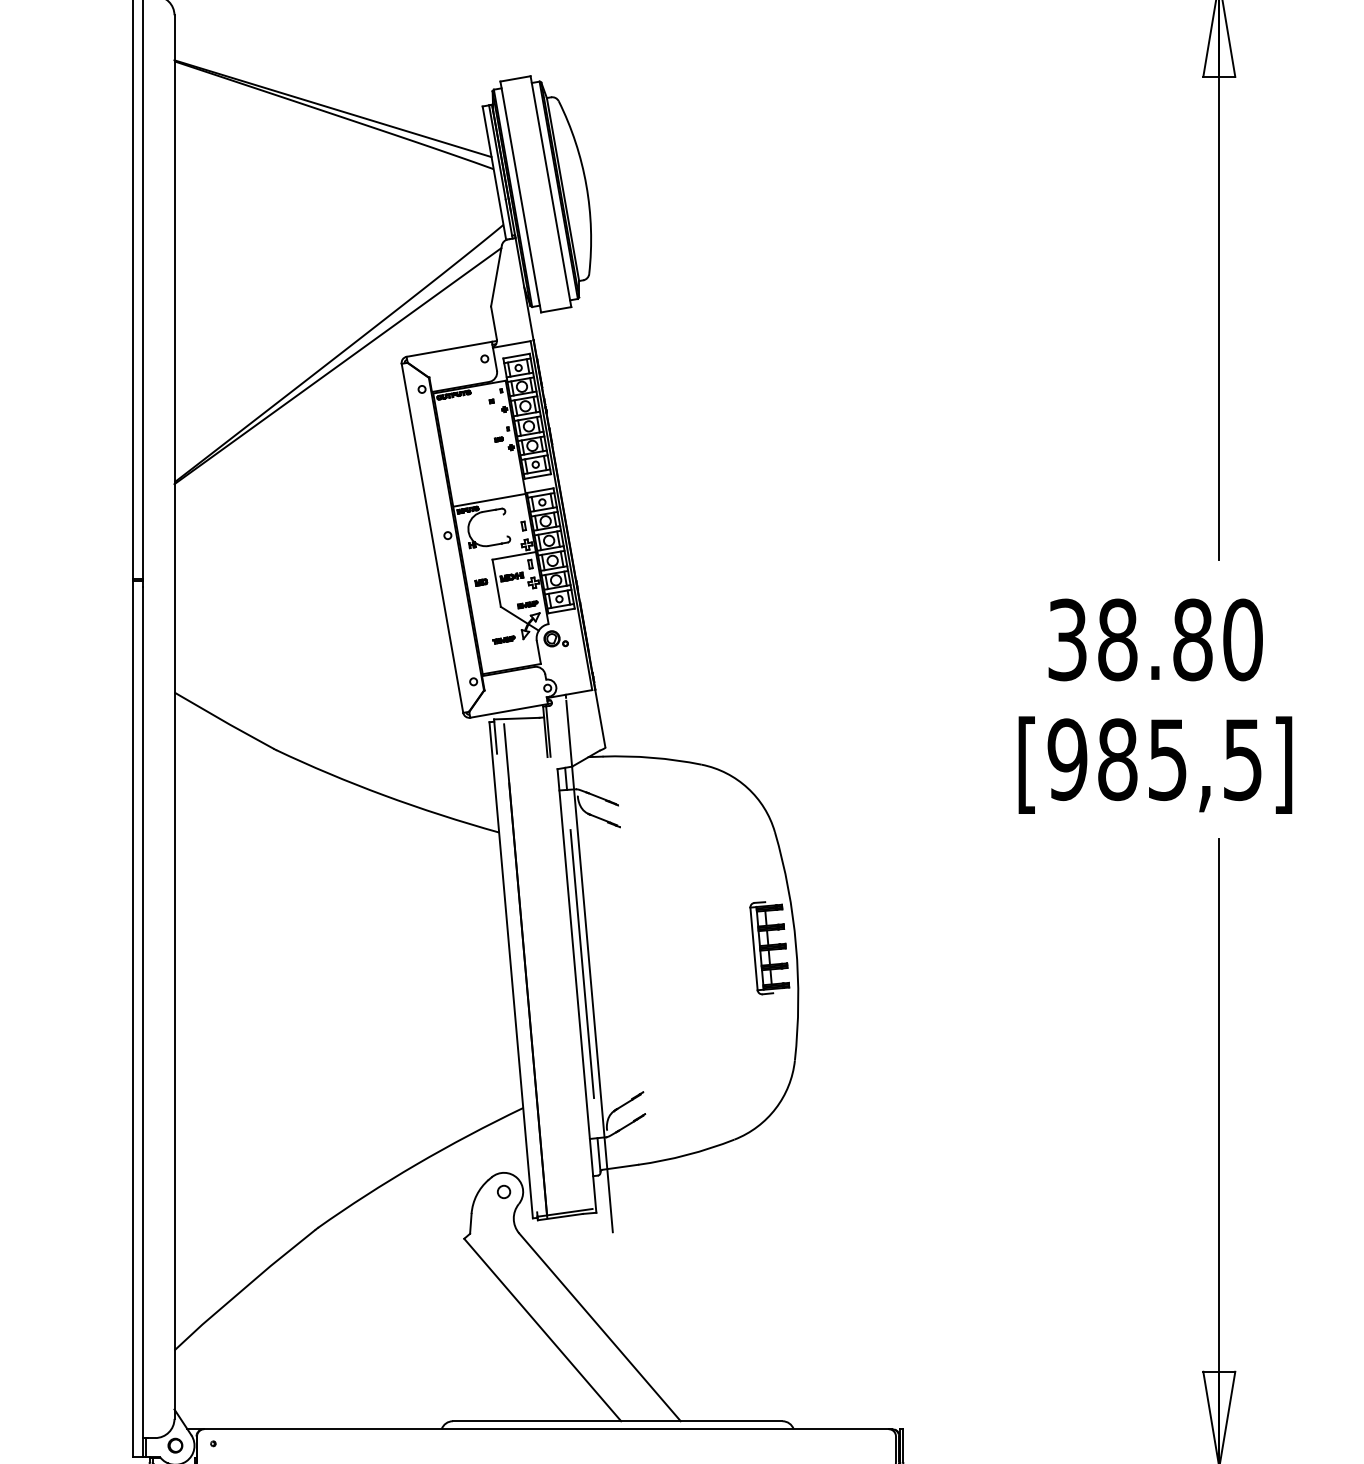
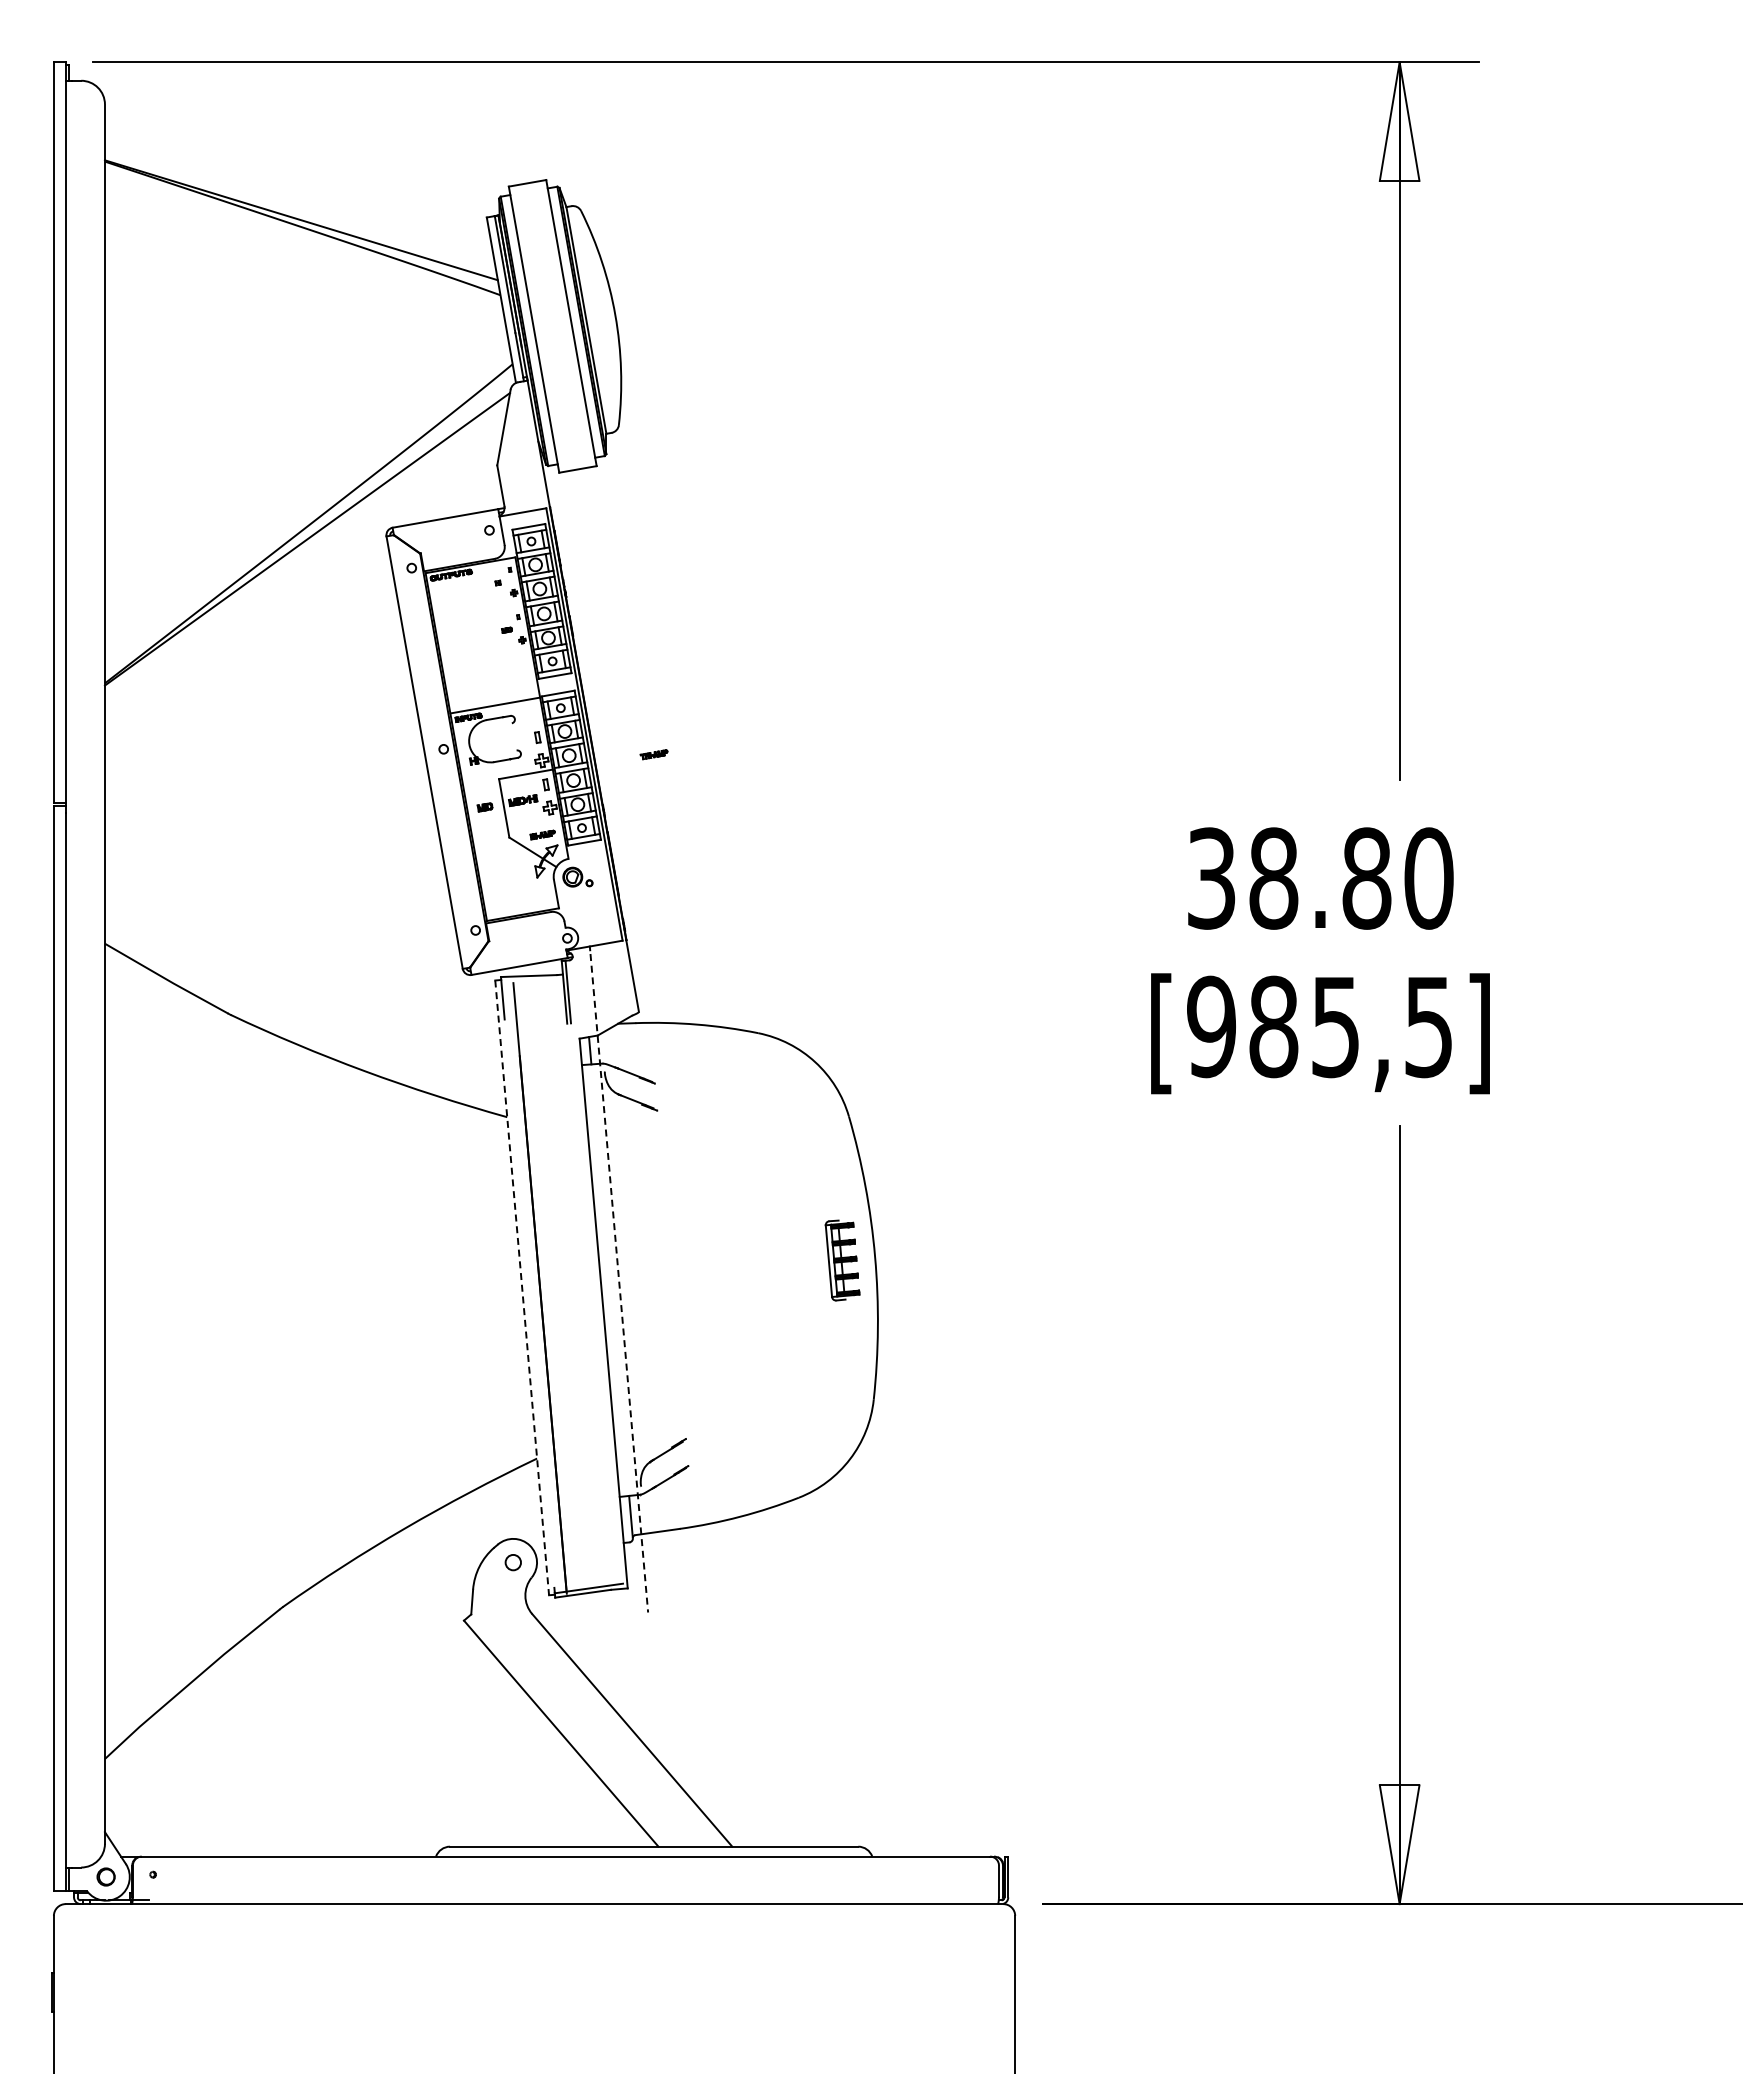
part: (503, 639) -> (653, 754), moved
part: (769, 948) -> (842, 1260), size x0.7
line: (581, 964) -> (609, 1280), removed
line: (589, 966) -> (619, 1283), solid -> dashed
line: (511, 969) -> (522, 1287), solid -> dashed

